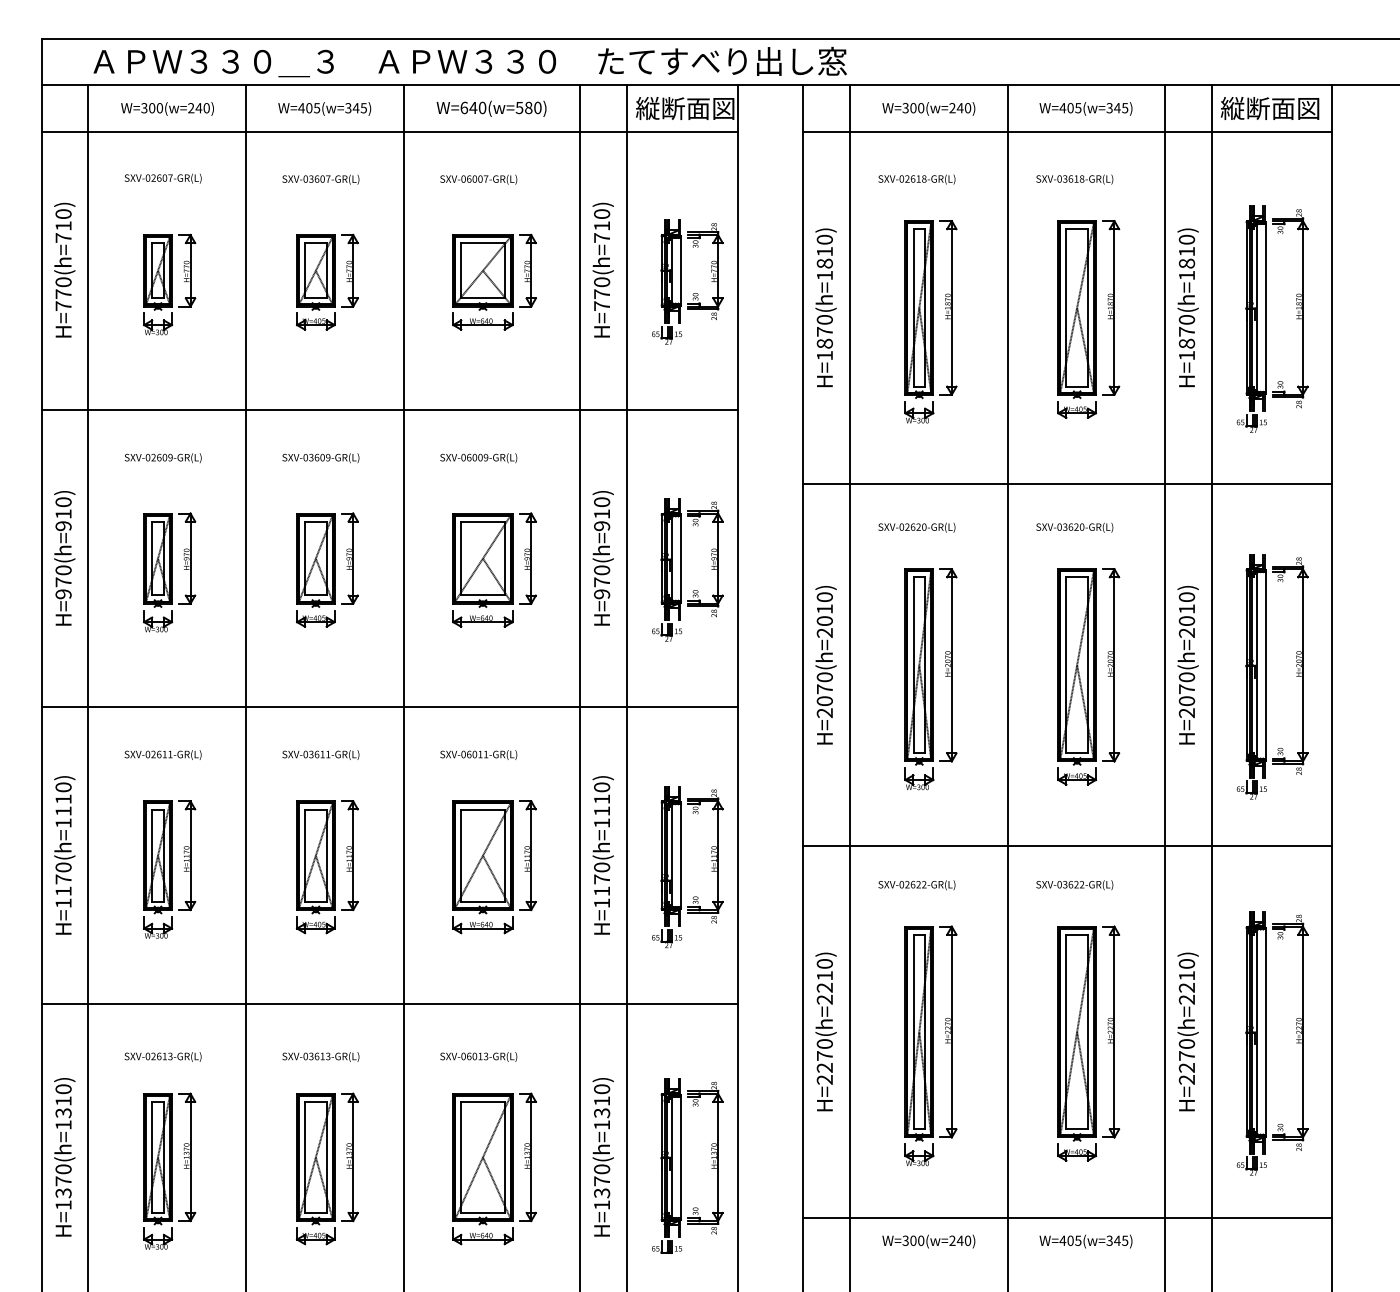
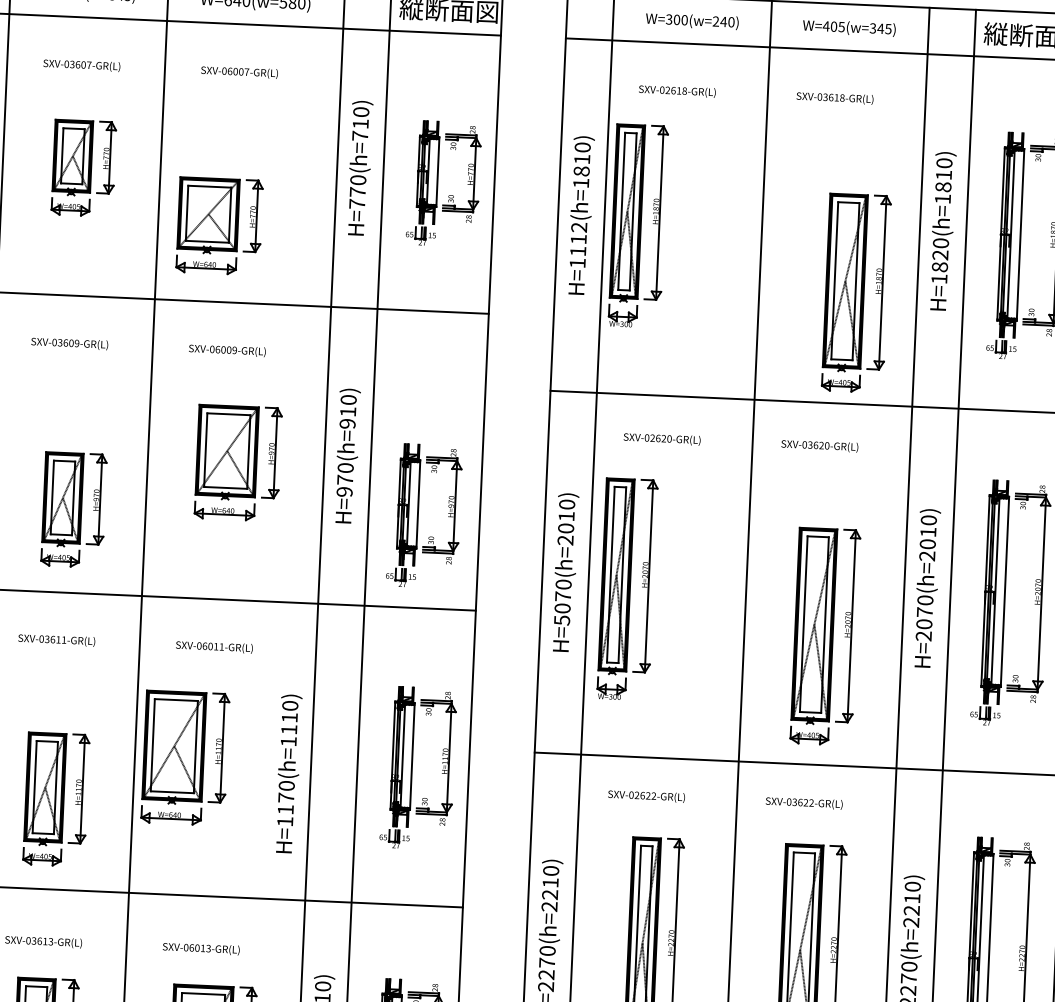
part: (494, 281) -> (219, 225), moved
part: (1088, 319) -> (856, 293), moved
part: (930, 321) -> (638, 225), moved
text: (824, 331) -> (578, 239), H=1870(h=1810) -> H=1112(h=1810)
text: (1186, 331) -> (940, 254), H=1870(h=1810) -> H=1820(h=1810)
part: (327, 569) -> (74, 509), moved
part: (687, 569) -> (424, 515), moved
part: (1088, 676) -> (825, 636), moved
part: (930, 679) -> (627, 589), moved
text: (824, 713) -> (561, 620), H=2070(h=2010) -> H=5070(h=2010)
text: (602, 855) -> (287, 773), moved
part: (326, 867) -> (55, 799), moved
part: (494, 867) -> (185, 758), moved

